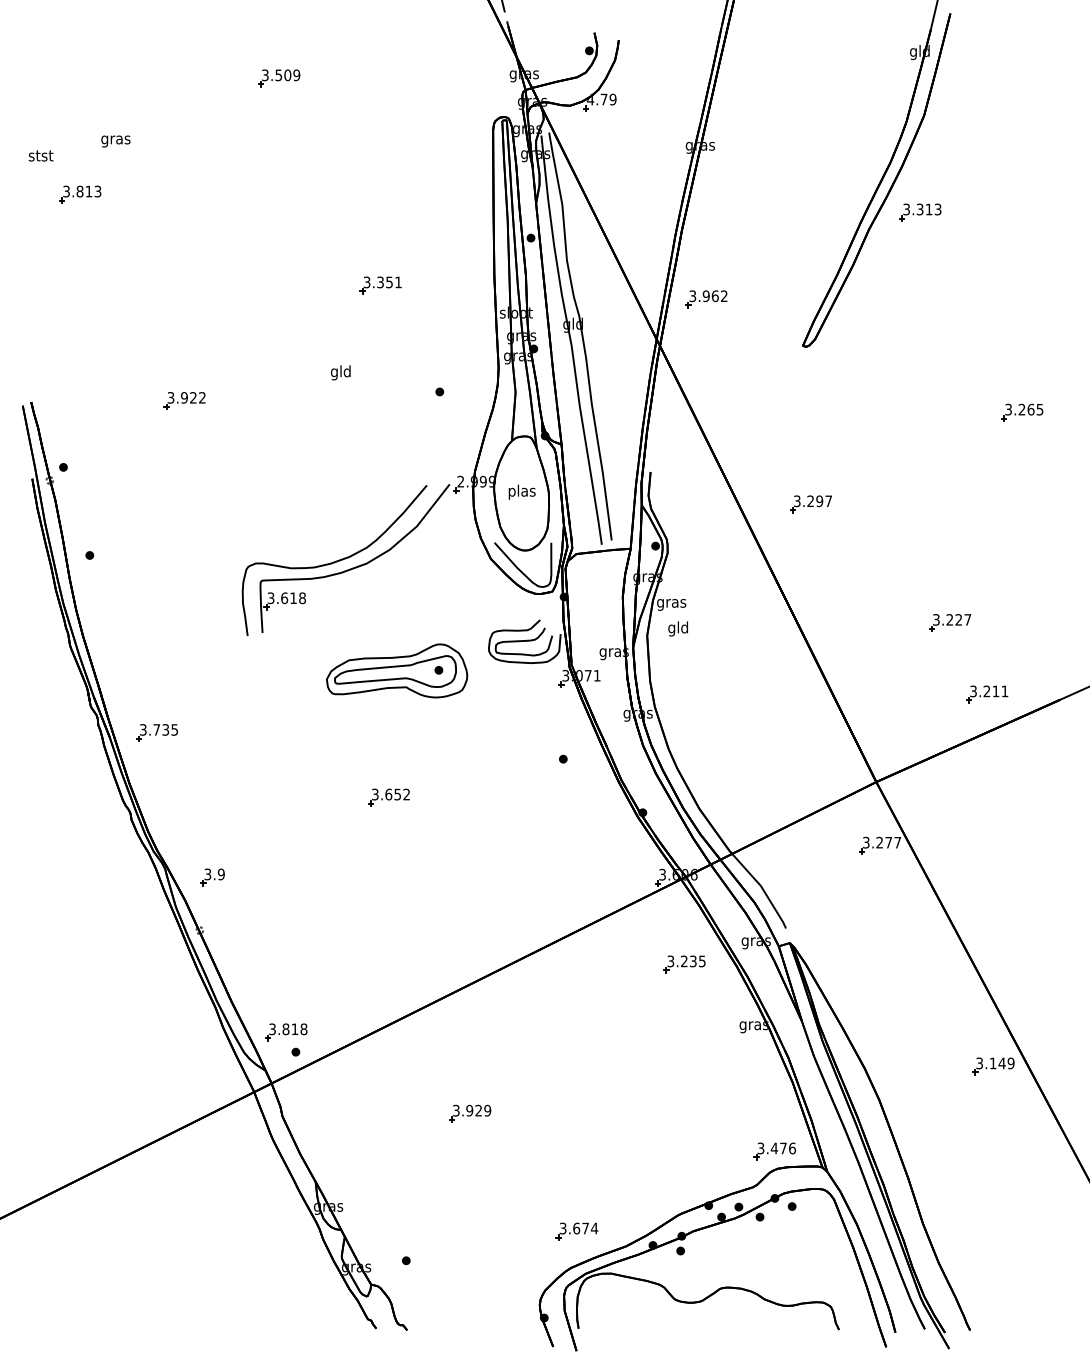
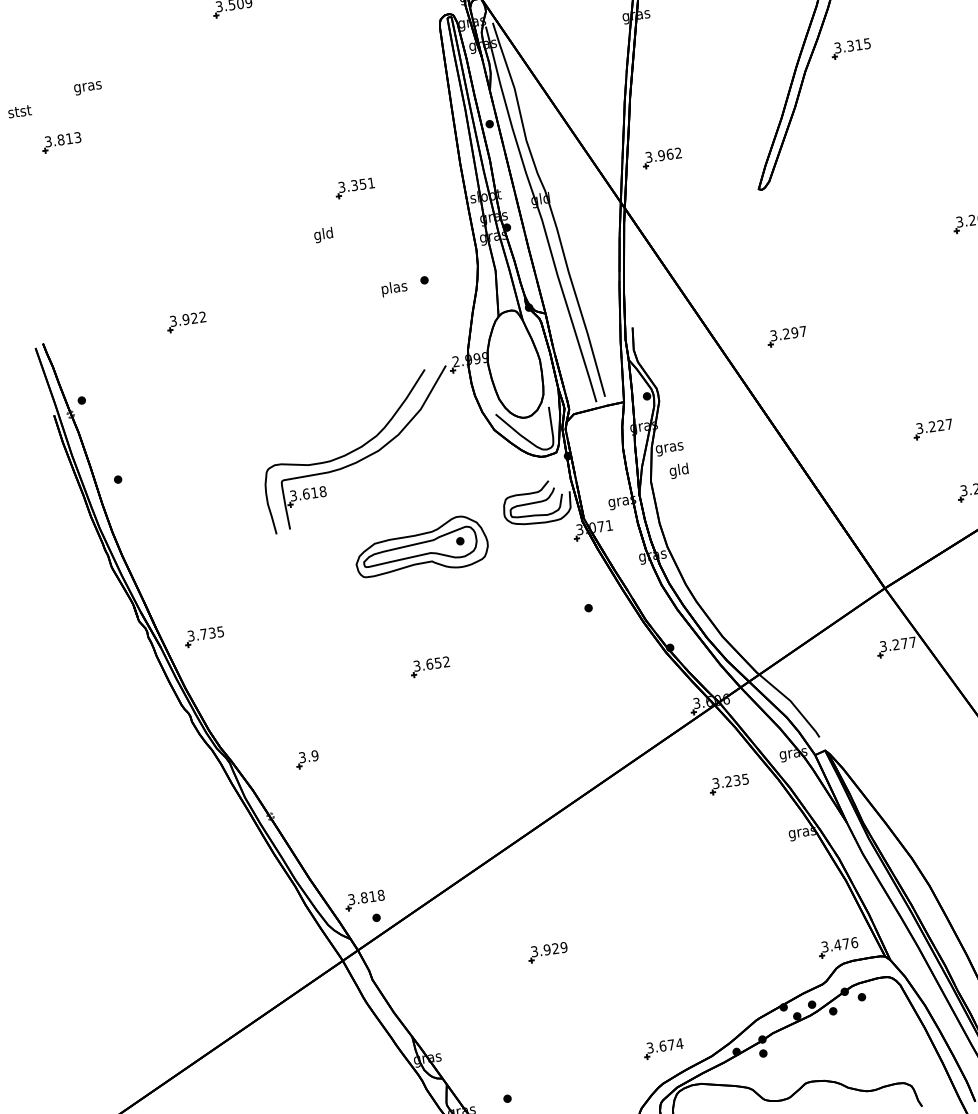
text: (938, 208) -> (867, 42), 3.313 -> 3.315
text: (340, 372) -> (323, 234), moved
text: (521, 491) -> (393, 288), moved
part: (212, 877) -> (307, 759), moved

